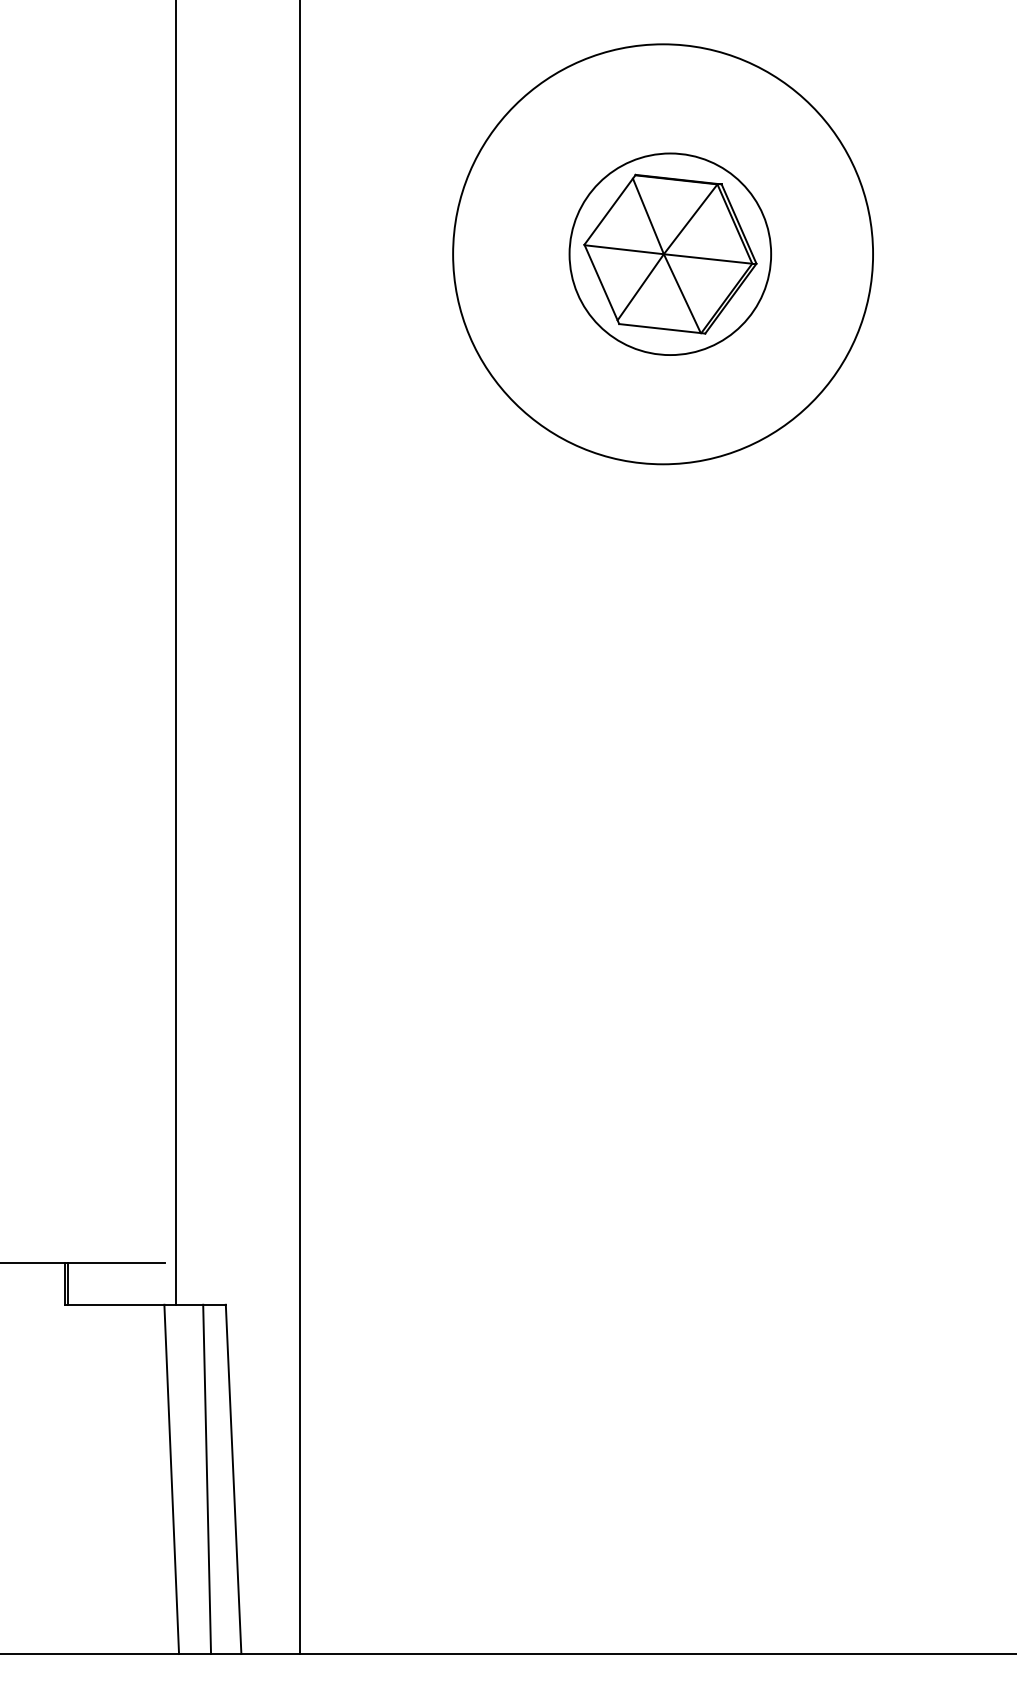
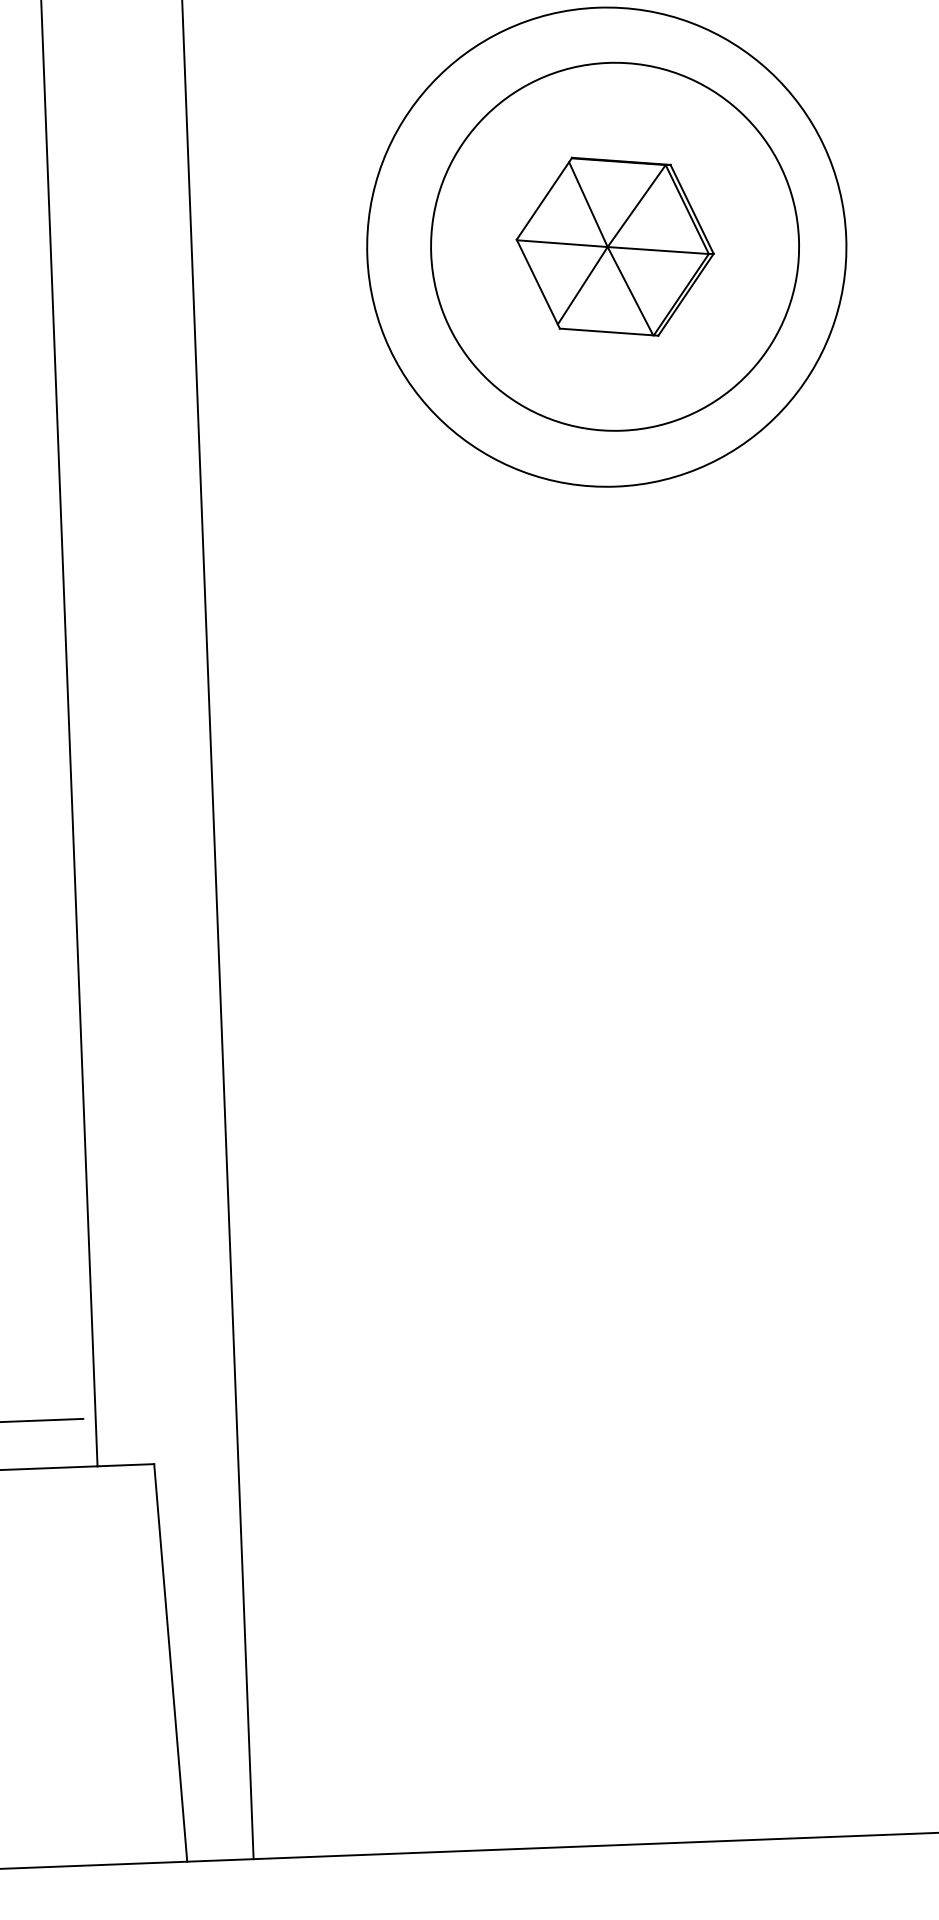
circle: (670, 254) -> (615, 247), size x1.6
line: (171, 1479) -> (99, 1665), removed
line: (207, 1479) -> (140, 1664), removed

